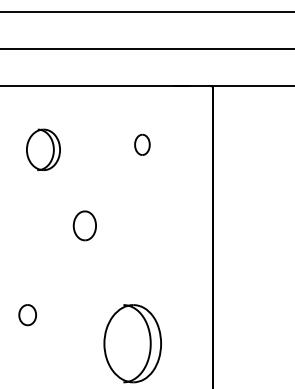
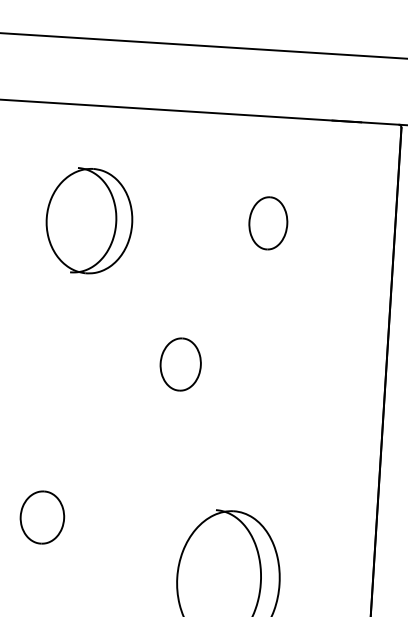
part: (142, 144) -> (268, 222), size x1.43
part: (43, 149) -> (89, 220), size x1.43
part: (84, 225) -> (180, 363), moved
part: (27, 314) -> (41, 516), size x1.43

